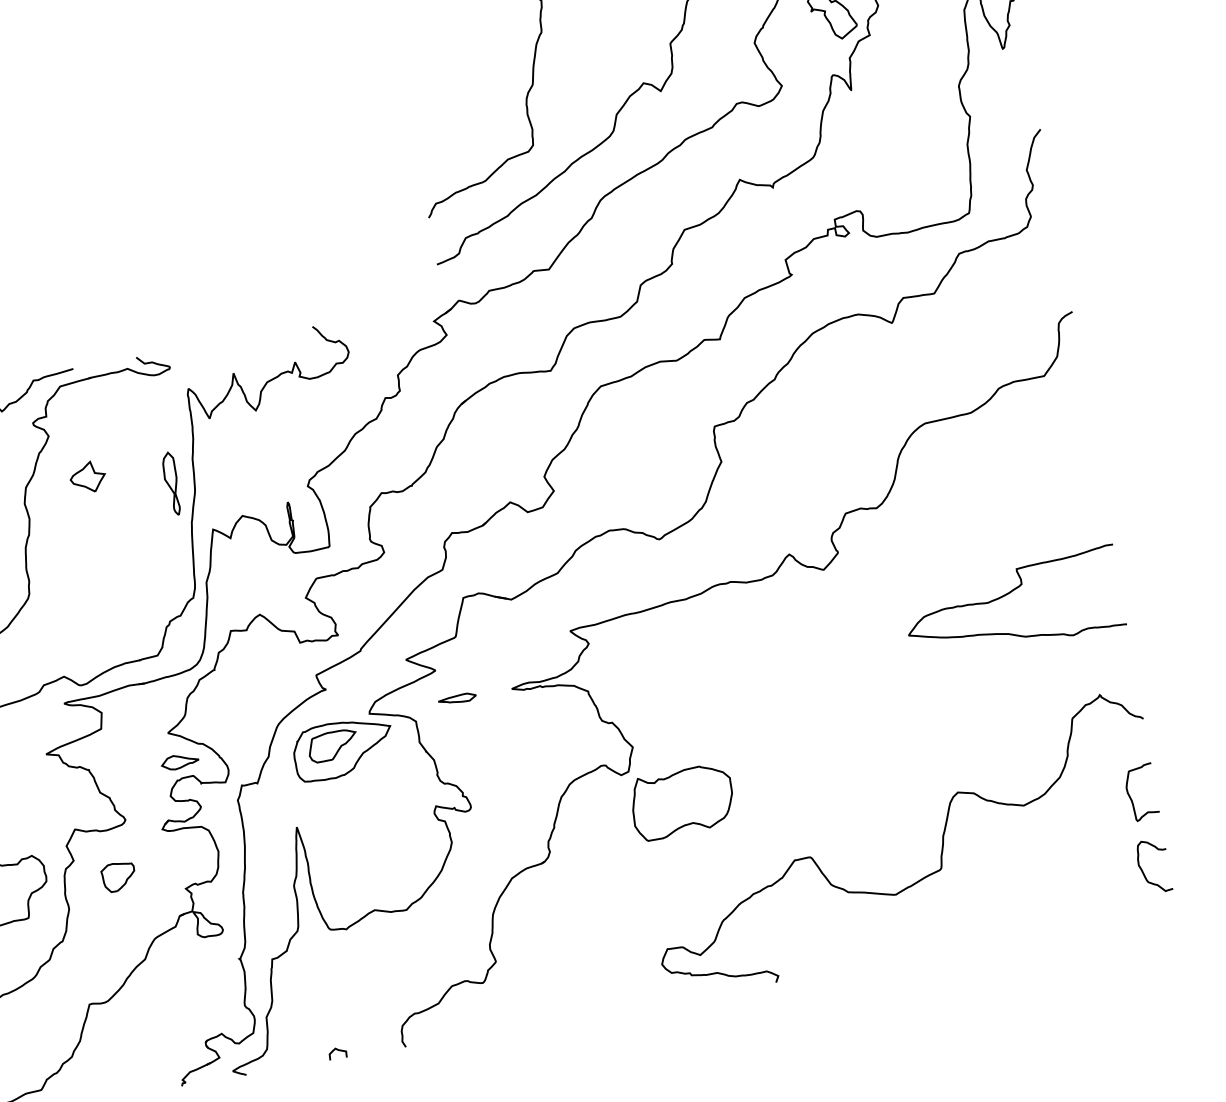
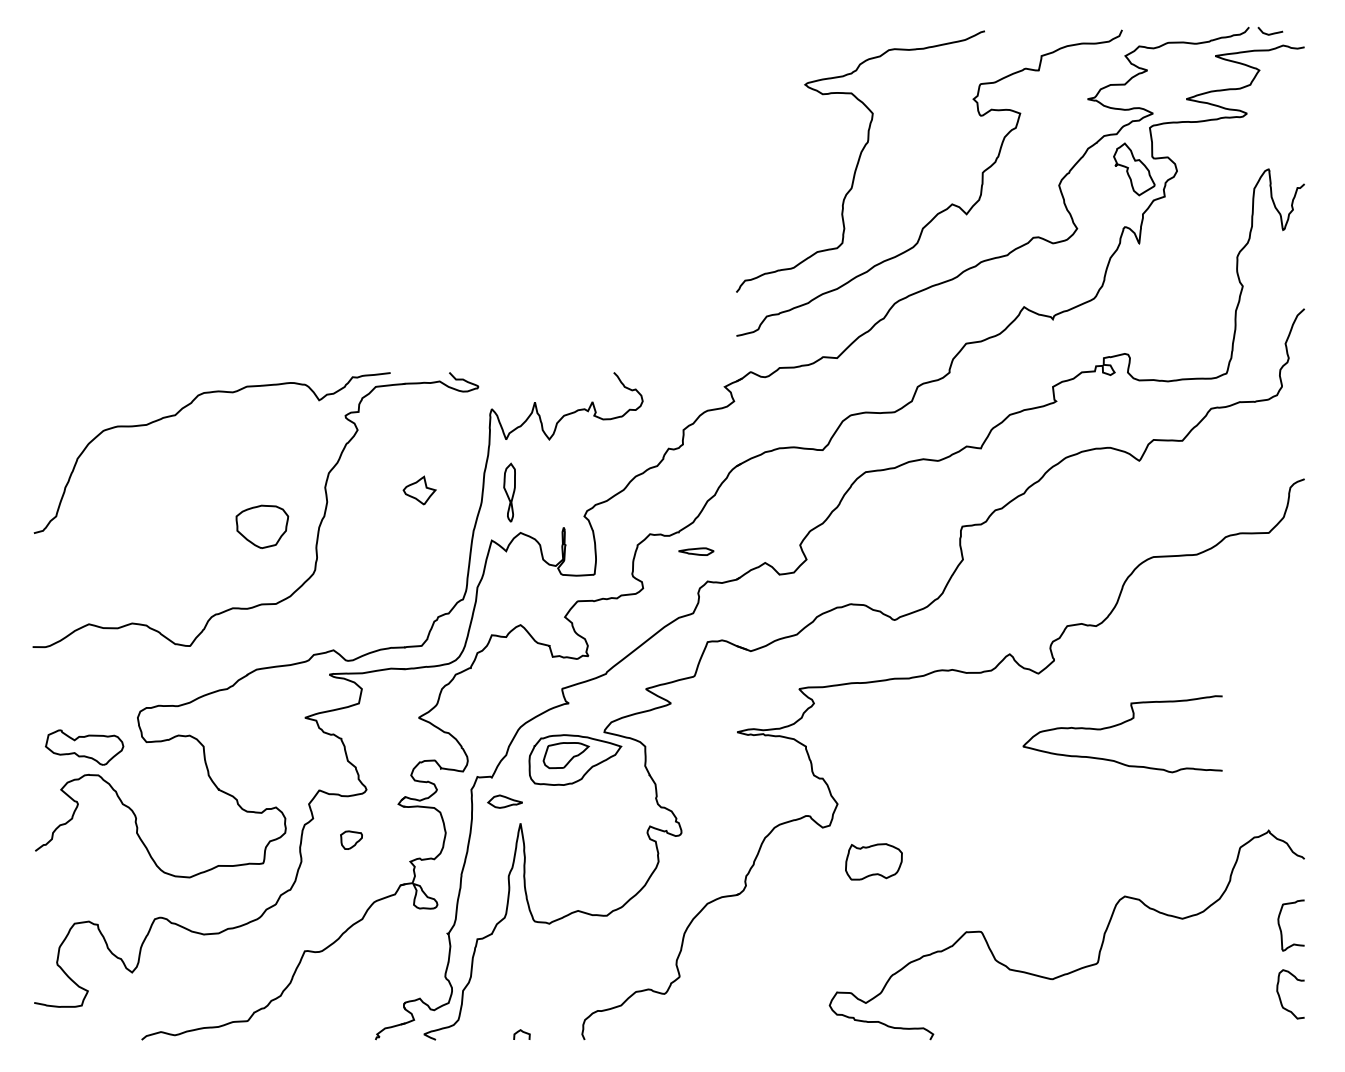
part: (87, 477) -> (419, 490), moved
part: (171, 483) -> (509, 492), moved
curve: (1008, 594) -> (1119, 725), moved
part: (457, 698) -> (696, 551), moved
part: (179, 761) -> (504, 801), moved
part: (682, 802) -> (873, 861), size x0.6
part: (118, 876) -> (351, 839), size x0.7

